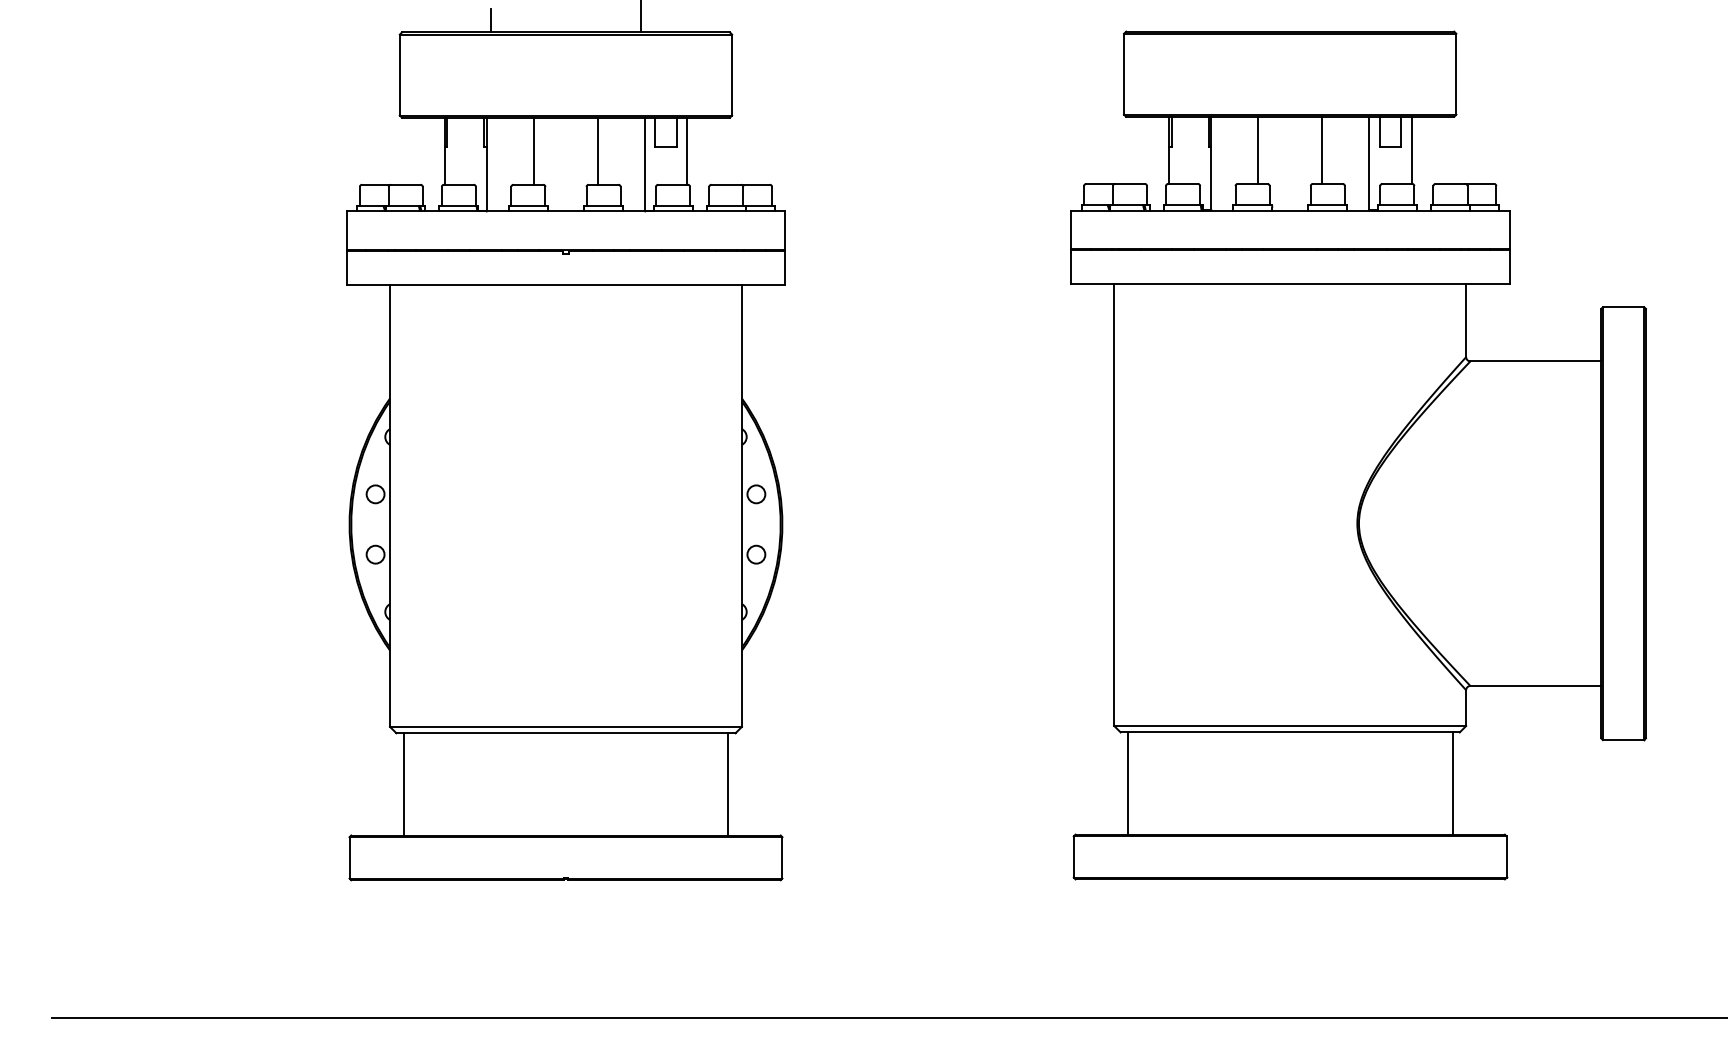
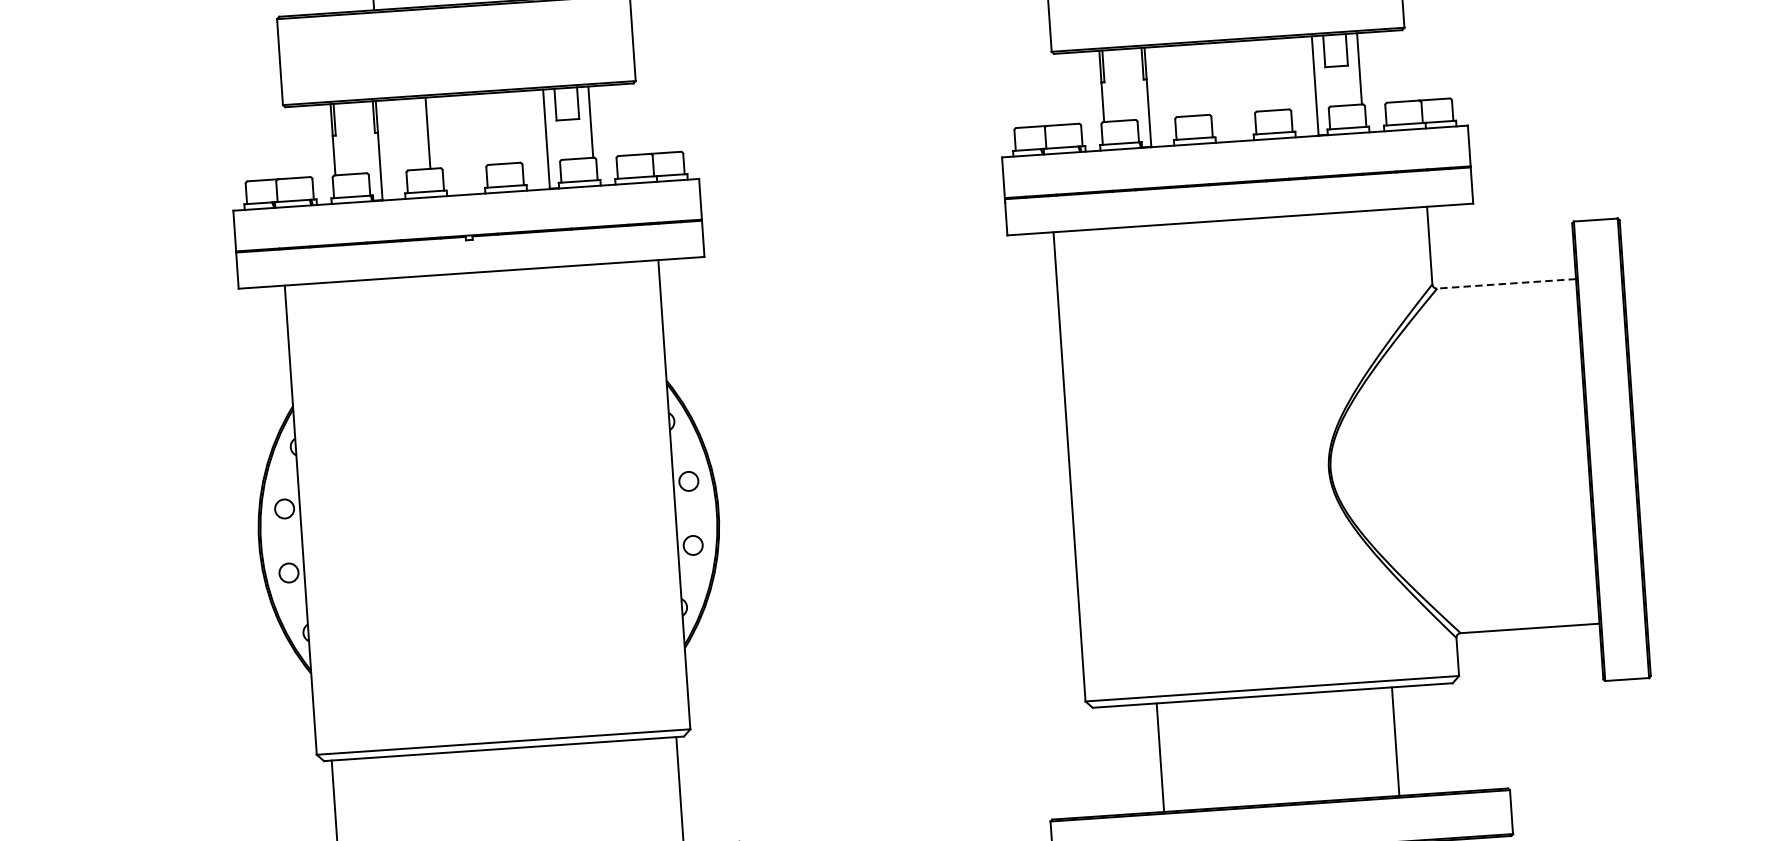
line: (1258, 149) -> (1196, 79), removed
line: (1322, 149) -> (1264, 74), removed
line: (597, 150) -> (495, 127), removed
line: (1535, 361) -> (1506, 284), solid -> dashed
line: (1127, 783) -> (1159, 757), moved
line: (1452, 783) -> (1395, 741), moved

